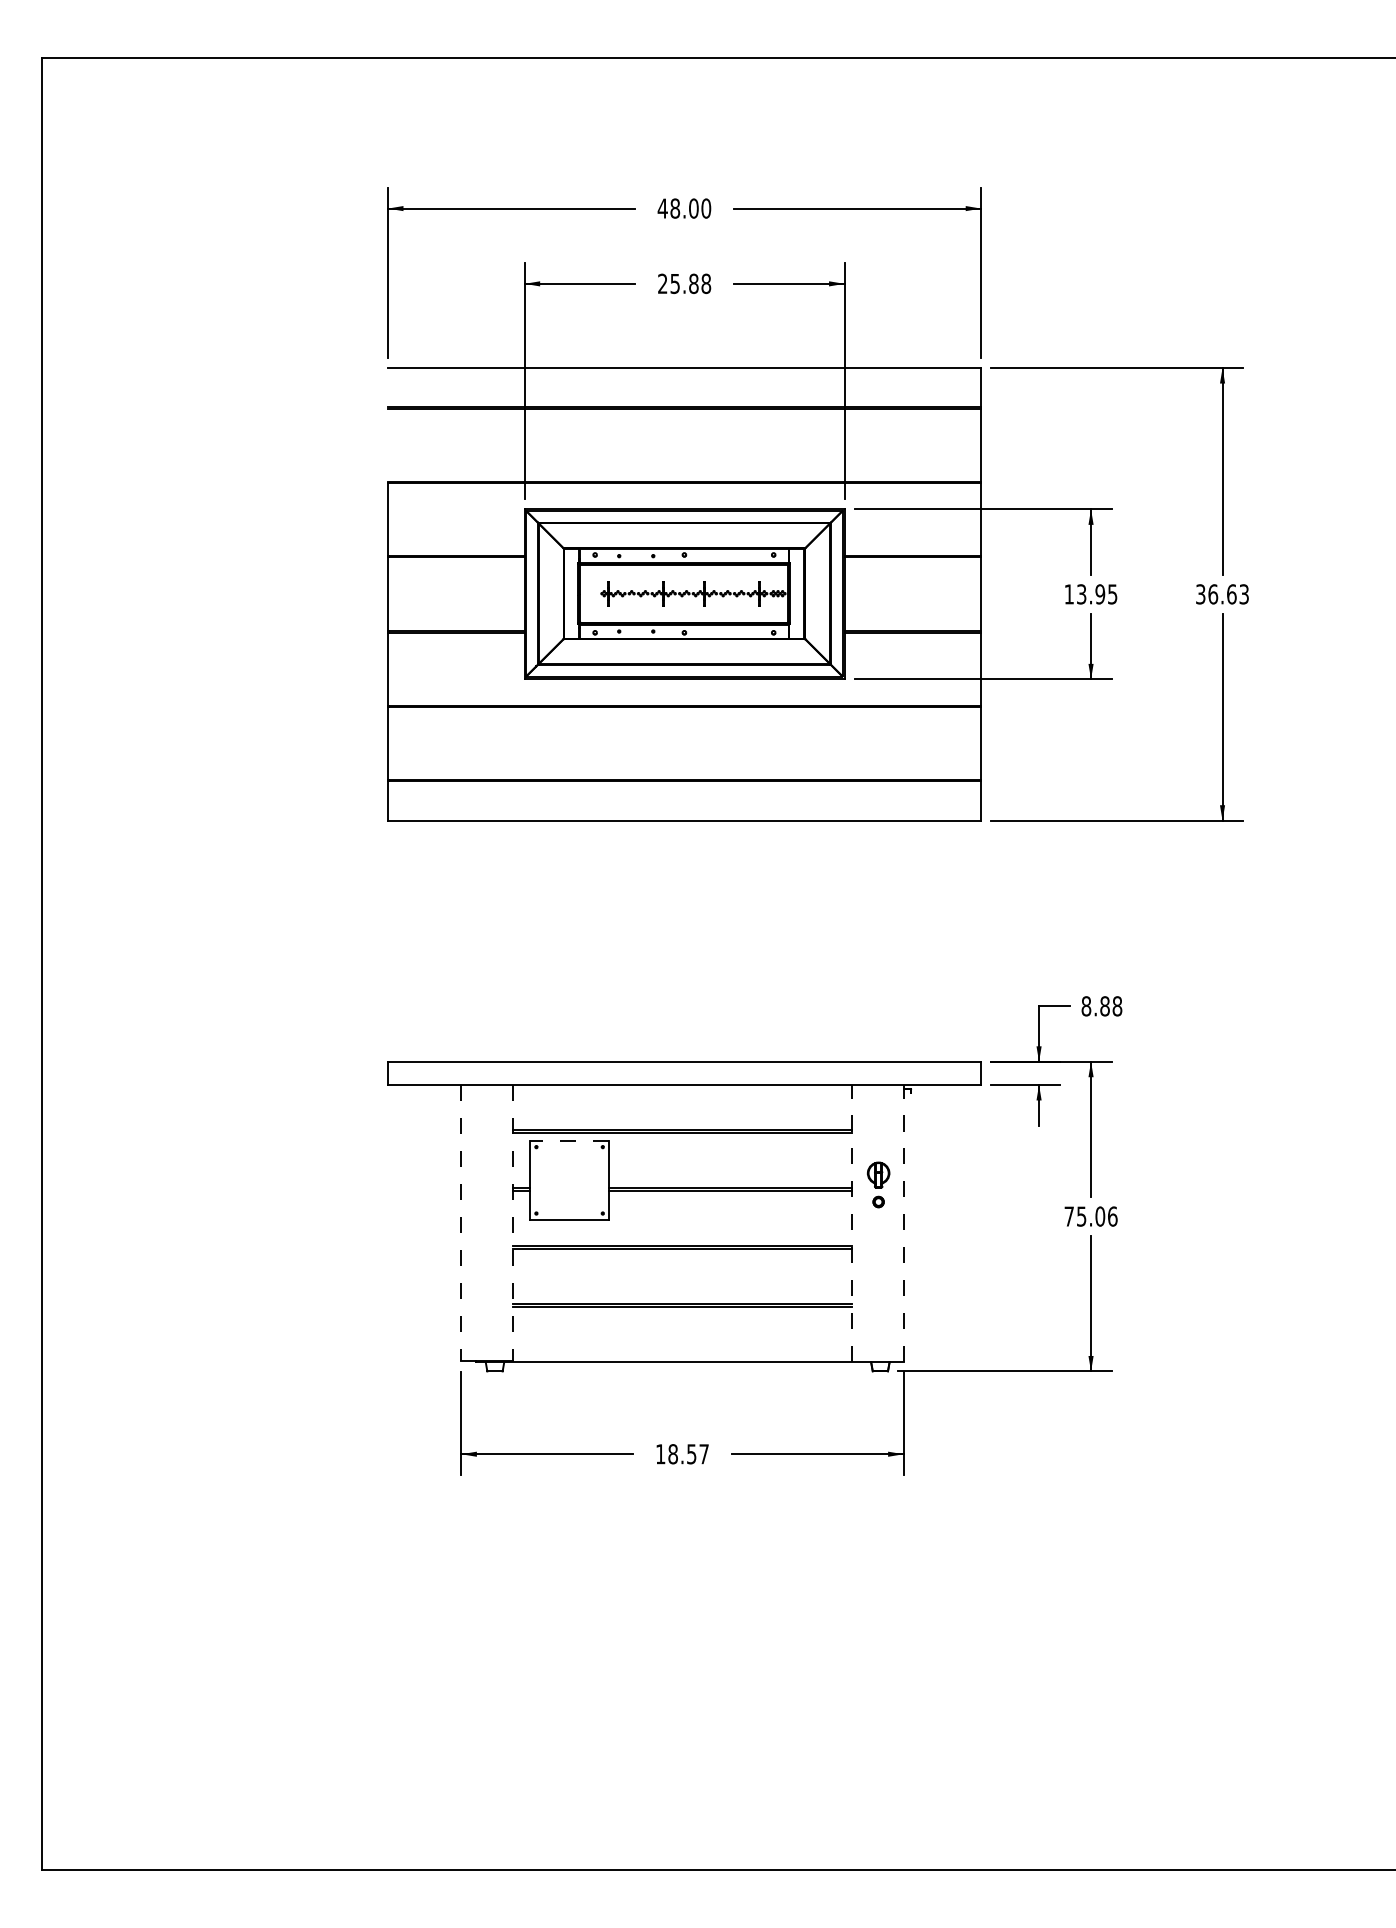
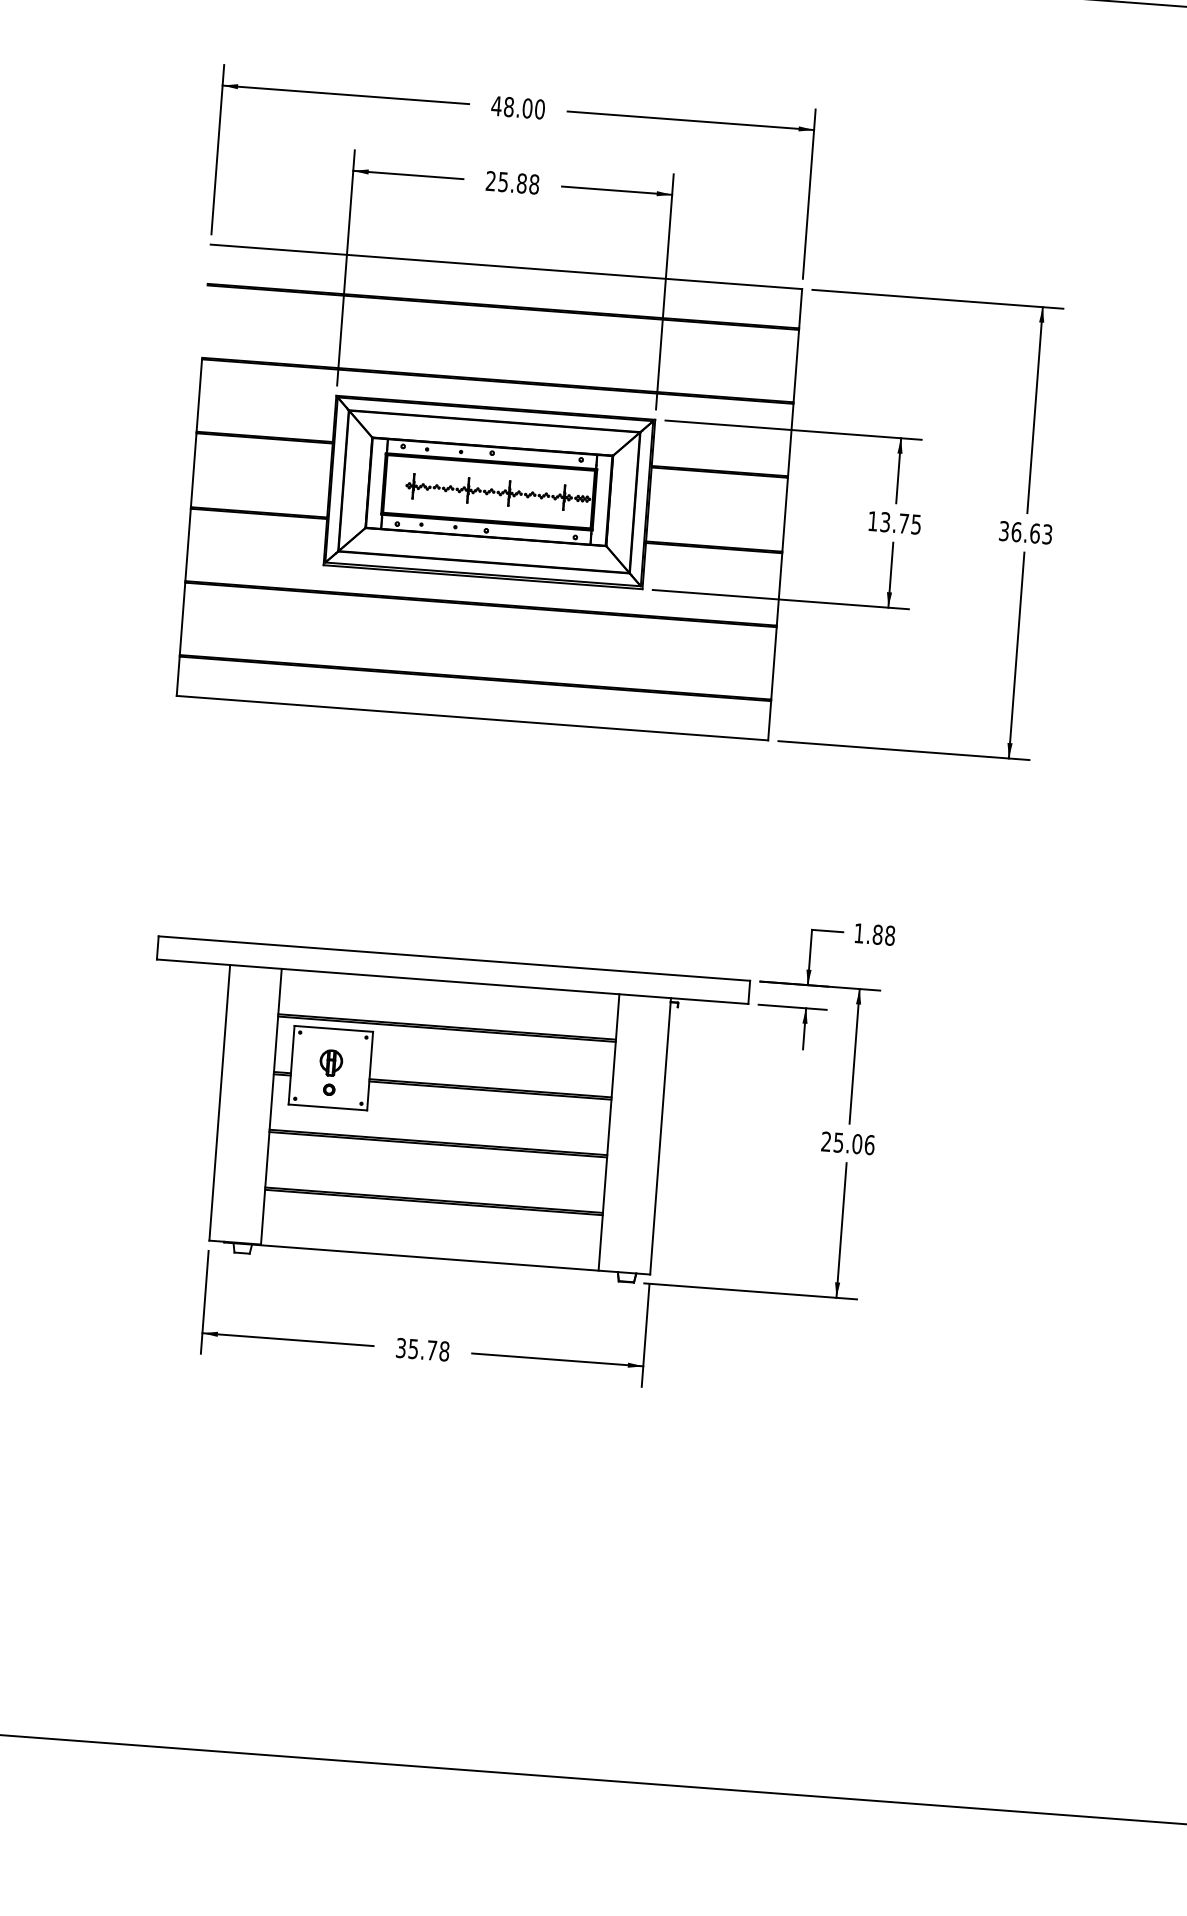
text: (1100, 594) -> (904, 523), 13.95 -> 13.75
text: (1086, 1006) -> (859, 933), 8.88 -> 1.88
line: (569, 1140) -> (333, 1028), dashed -> solid
part: (878, 1184) -> (330, 1072), moved
text: (1068, 1216) -> (825, 1141), 75.06 -> 25.06
line: (461, 1223) -> (219, 1103), dashed -> solid
line: (513, 1223) -> (271, 1107), dashed -> solid
line: (851, 1223) -> (608, 1132), dashed -> solid
line: (903, 1223) -> (660, 1136), dashed -> solid
text: (682, 1454) -> (422, 1350), 18.57 -> 35.78

